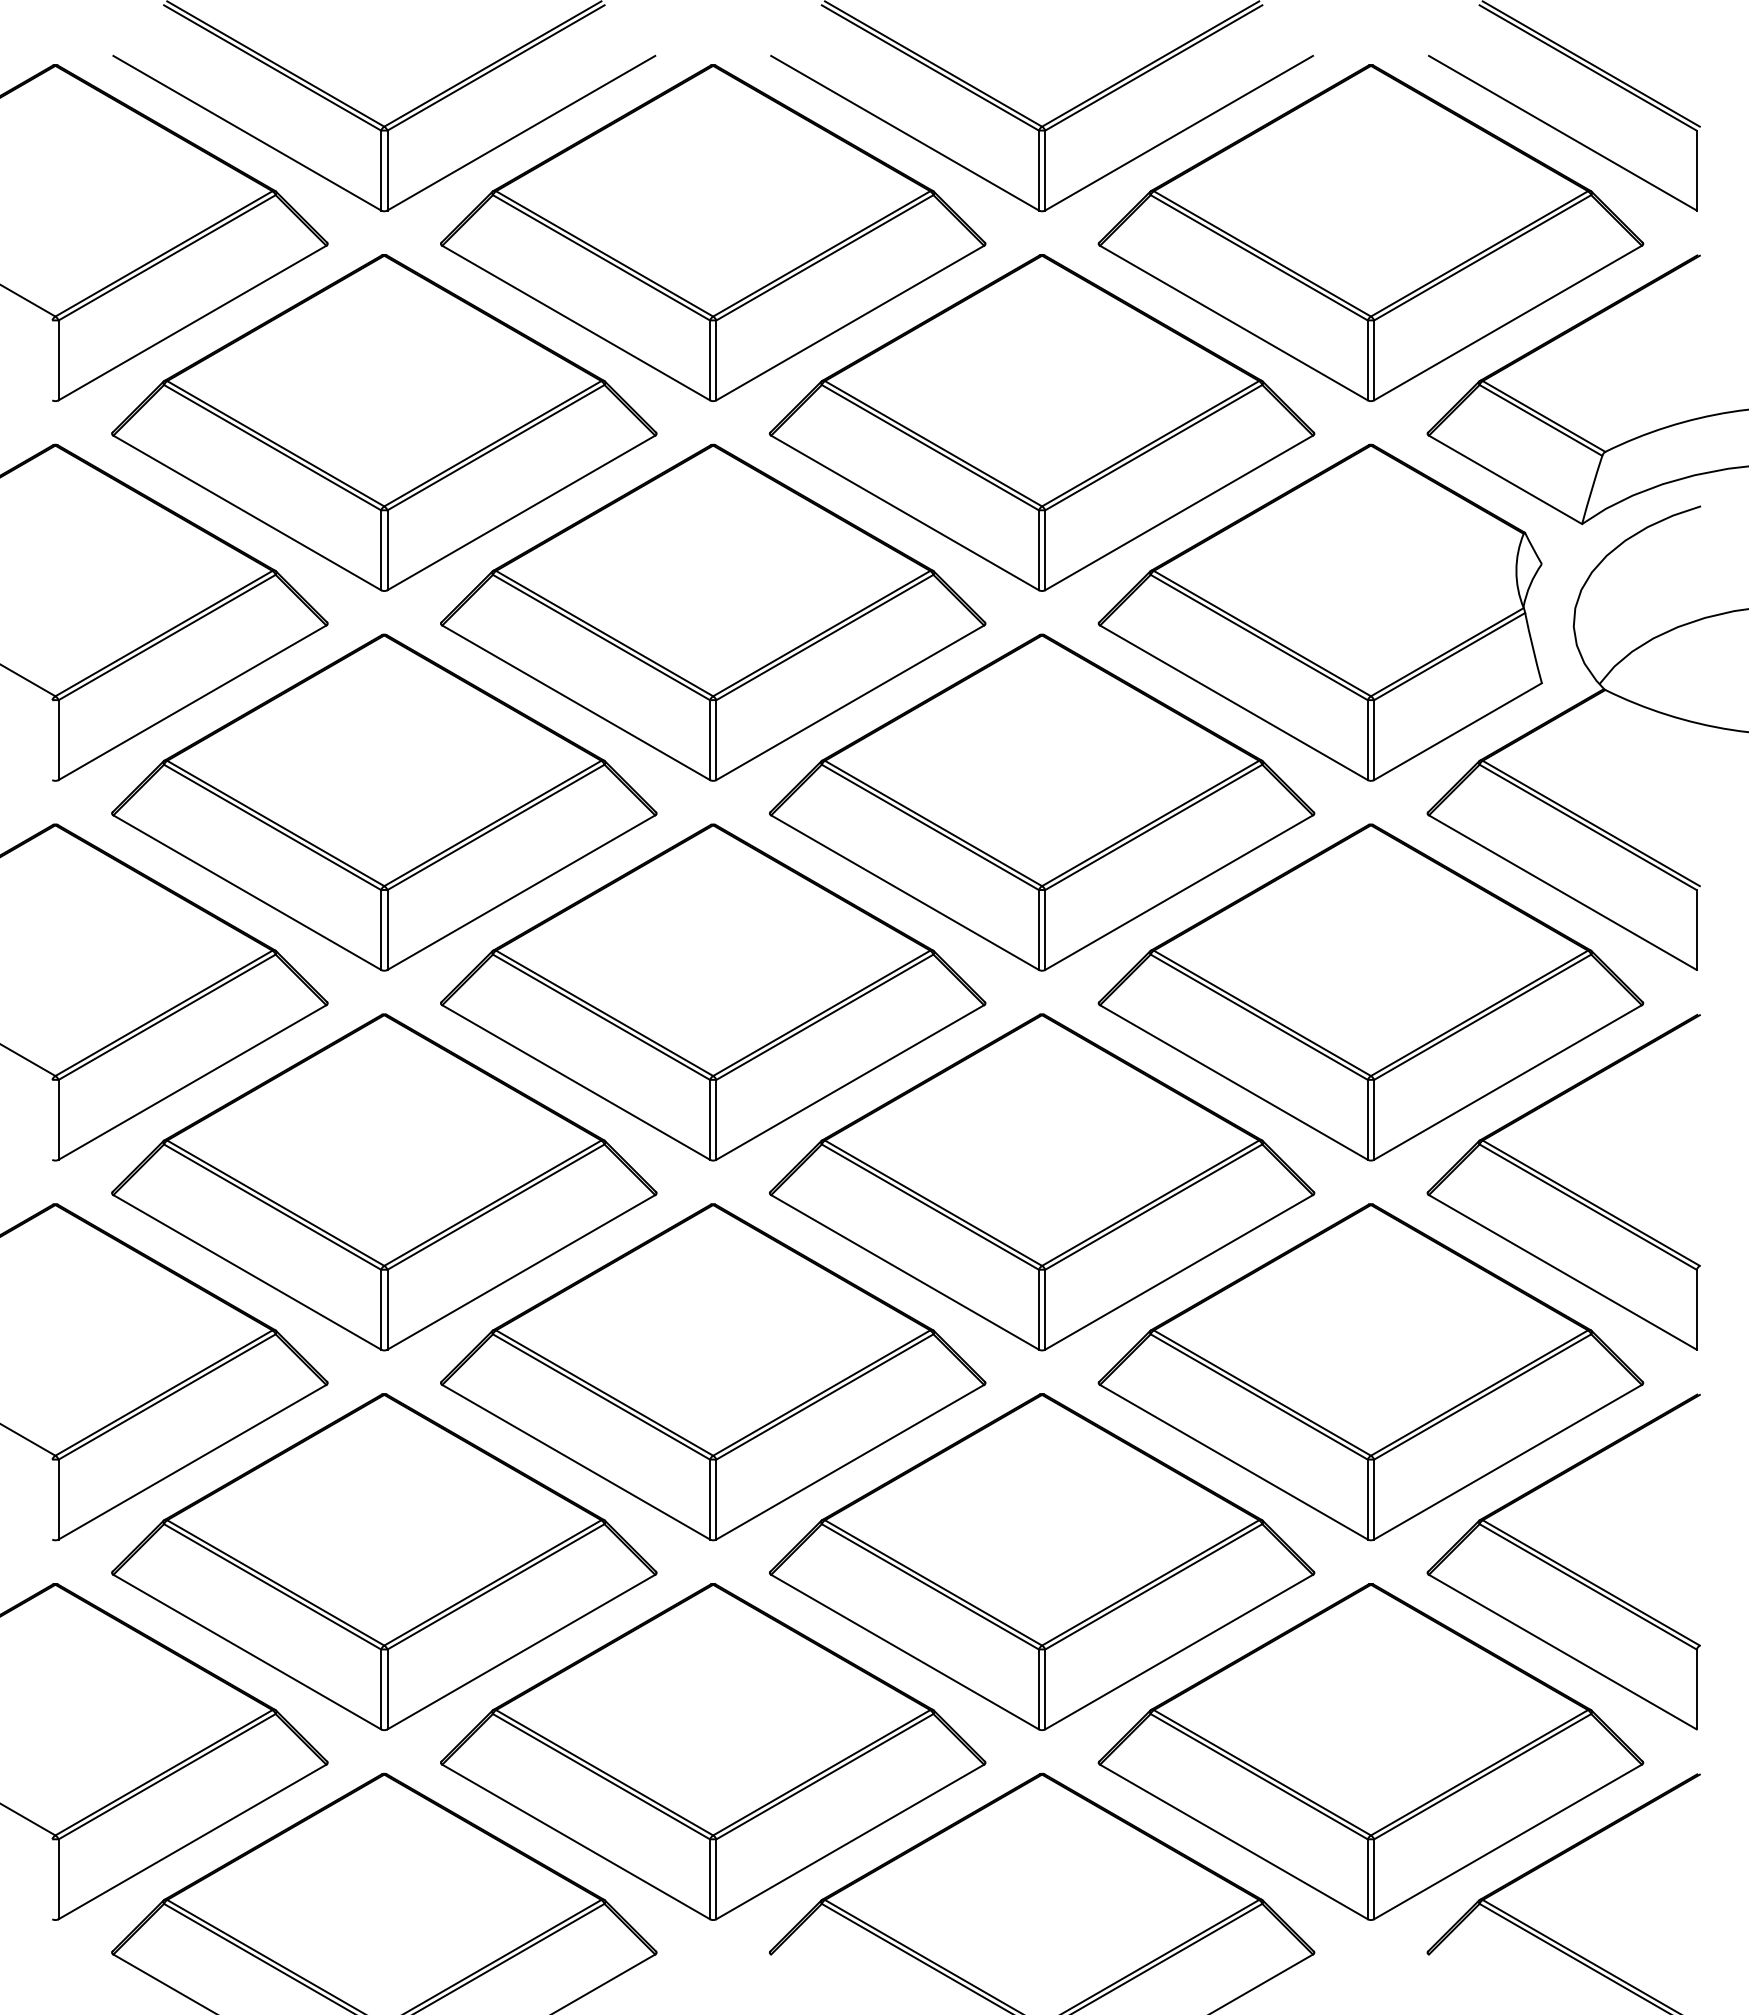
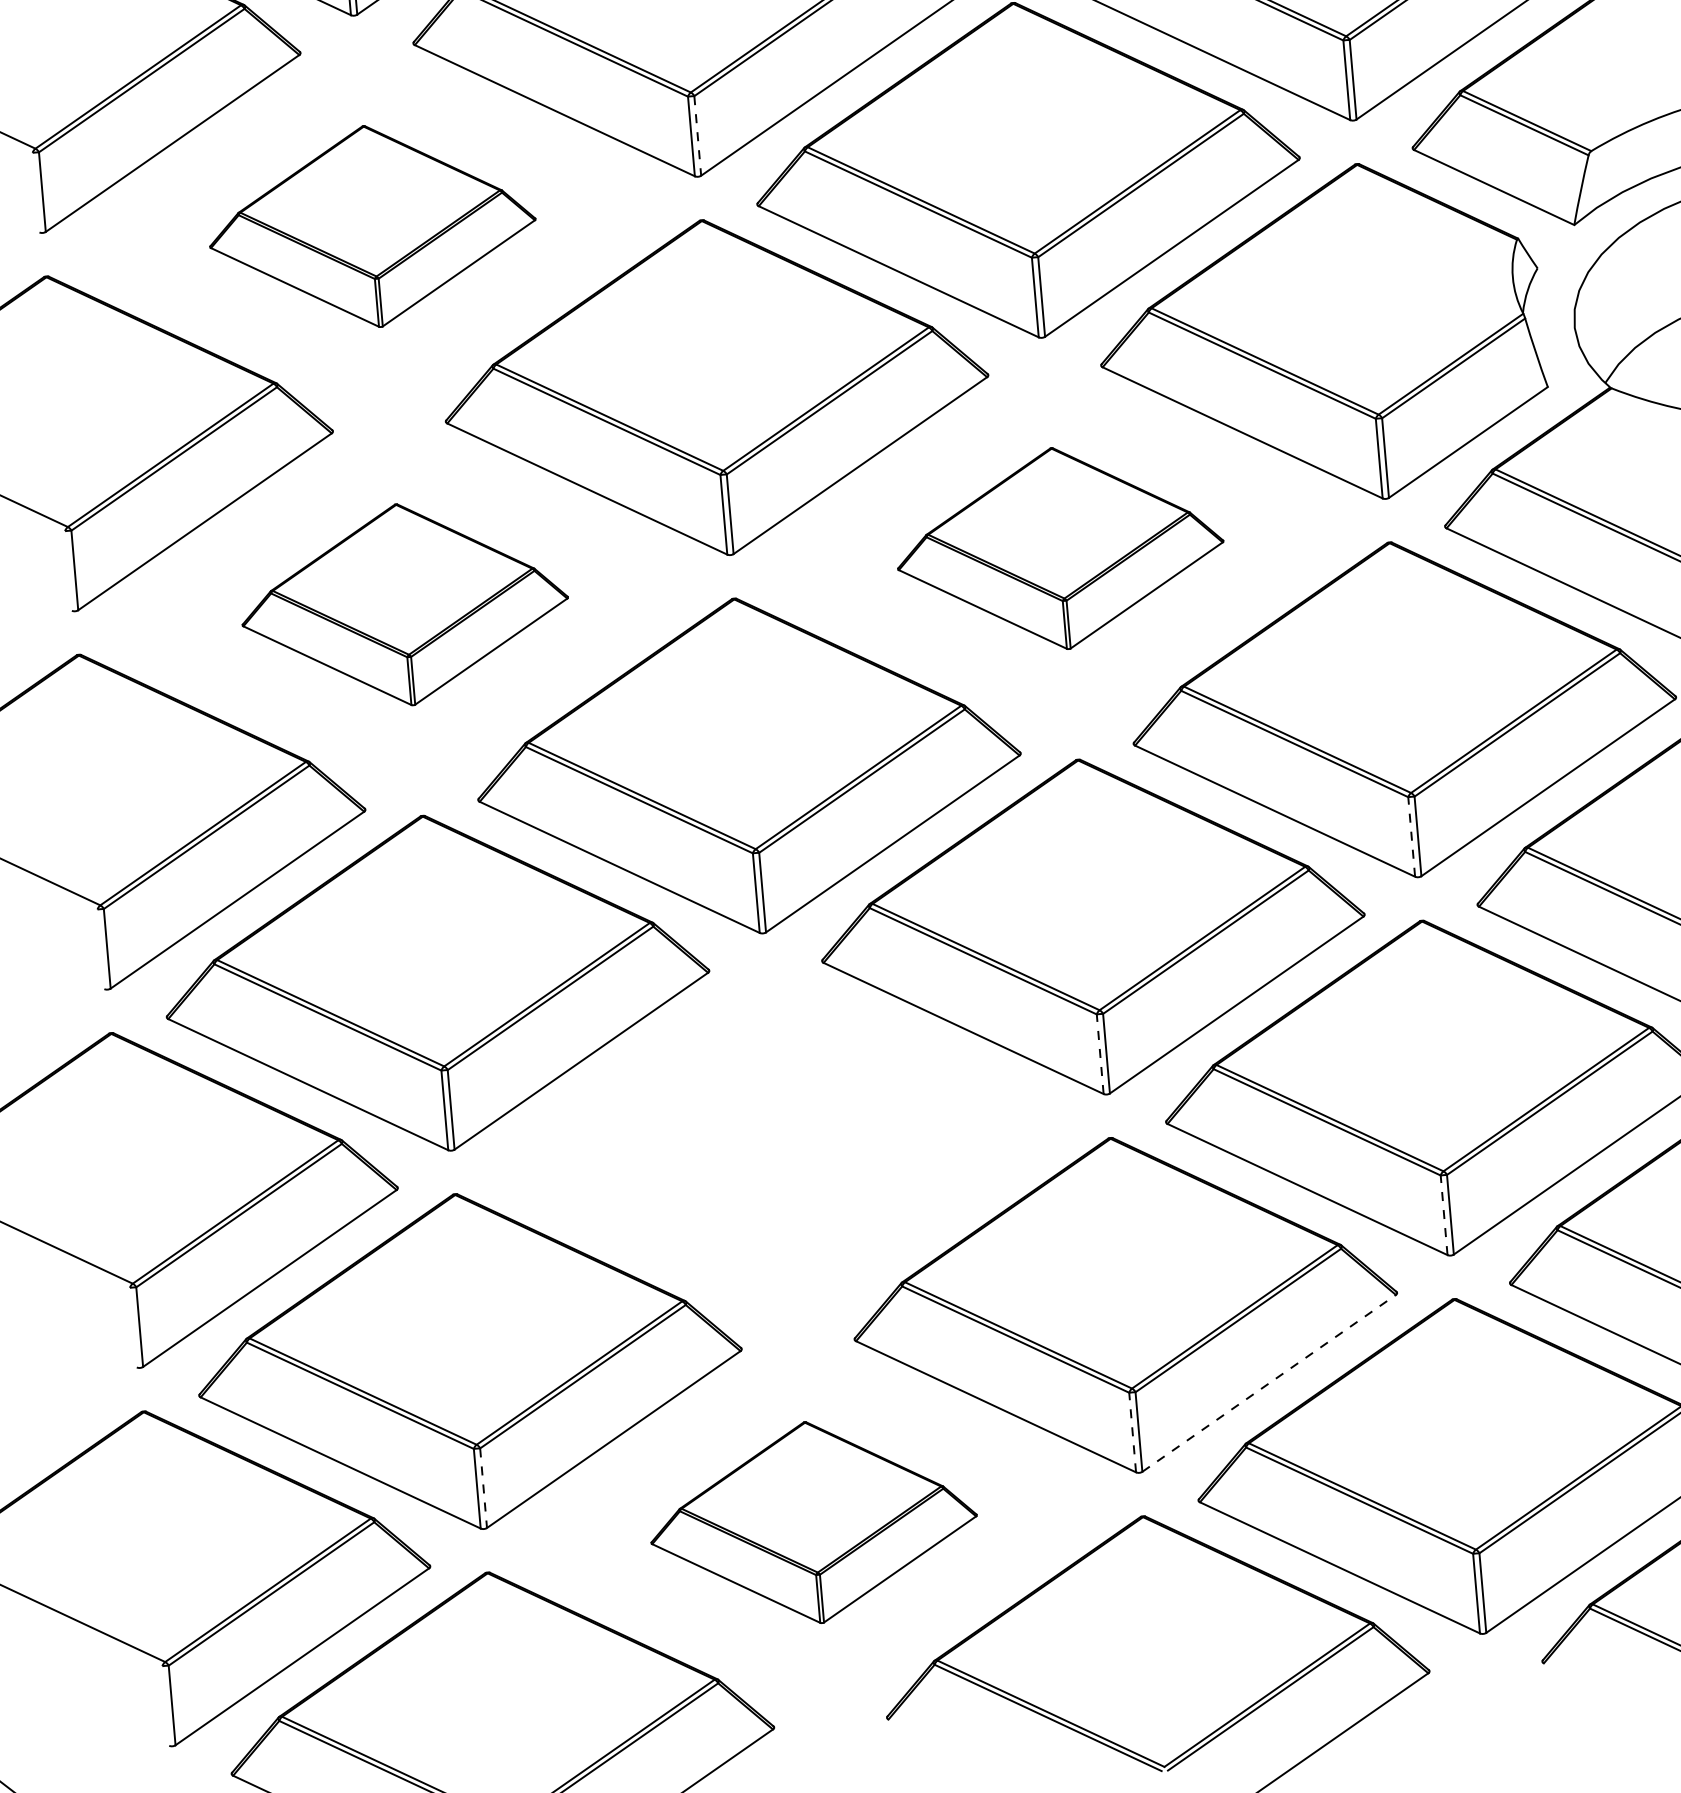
line: (716, 360) -> (697, 136), solid -> dashed
part: (384, 422) -> (372, 226), size x0.6
part: (384, 802) -> (404, 604), size x0.6
part: (1042, 802) -> (1060, 548), size x0.6
line: (1367, 1119) -> (1411, 836), solid -> dashed
line: (1038, 1309) -> (1099, 1054), solid -> dashed
part: (713, 1372) -> (781, 1144), removed
line: (1367, 1499) -> (1443, 1215), solid -> dashed
line: (1179, 1652) -> (1269, 1383), solid -> dashed
line: (387, 1689) -> (483, 1488), solid -> dashed
line: (1038, 1689) -> (1132, 1432), solid -> dashed
part: (713, 1751) -> (813, 1522), size x0.6

